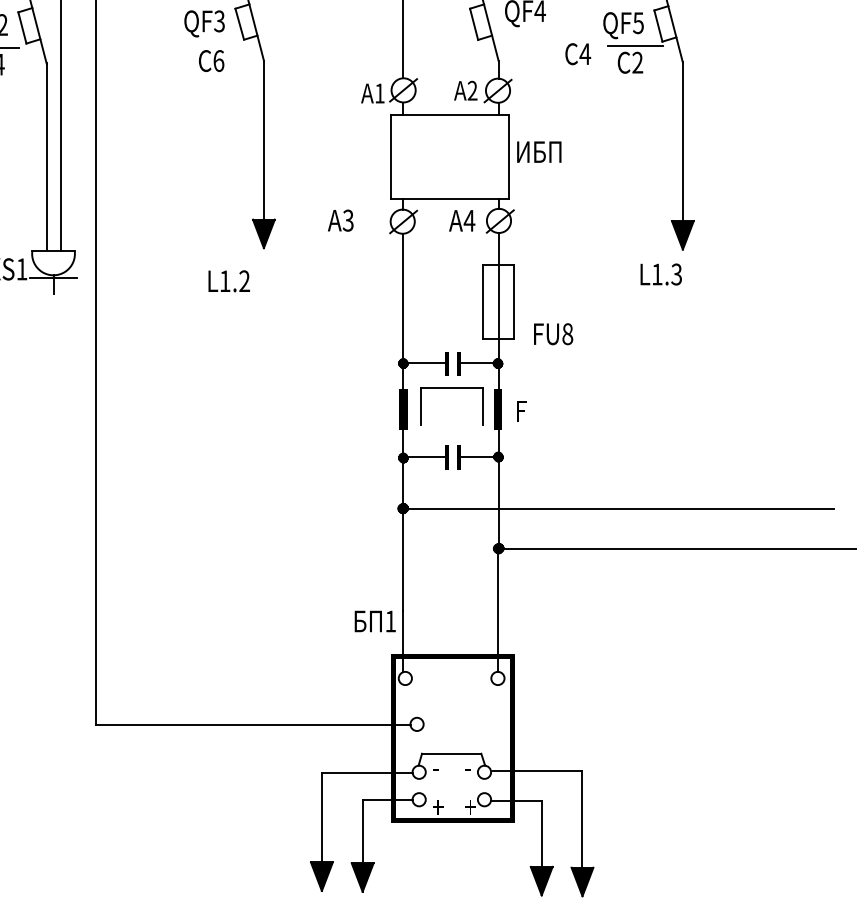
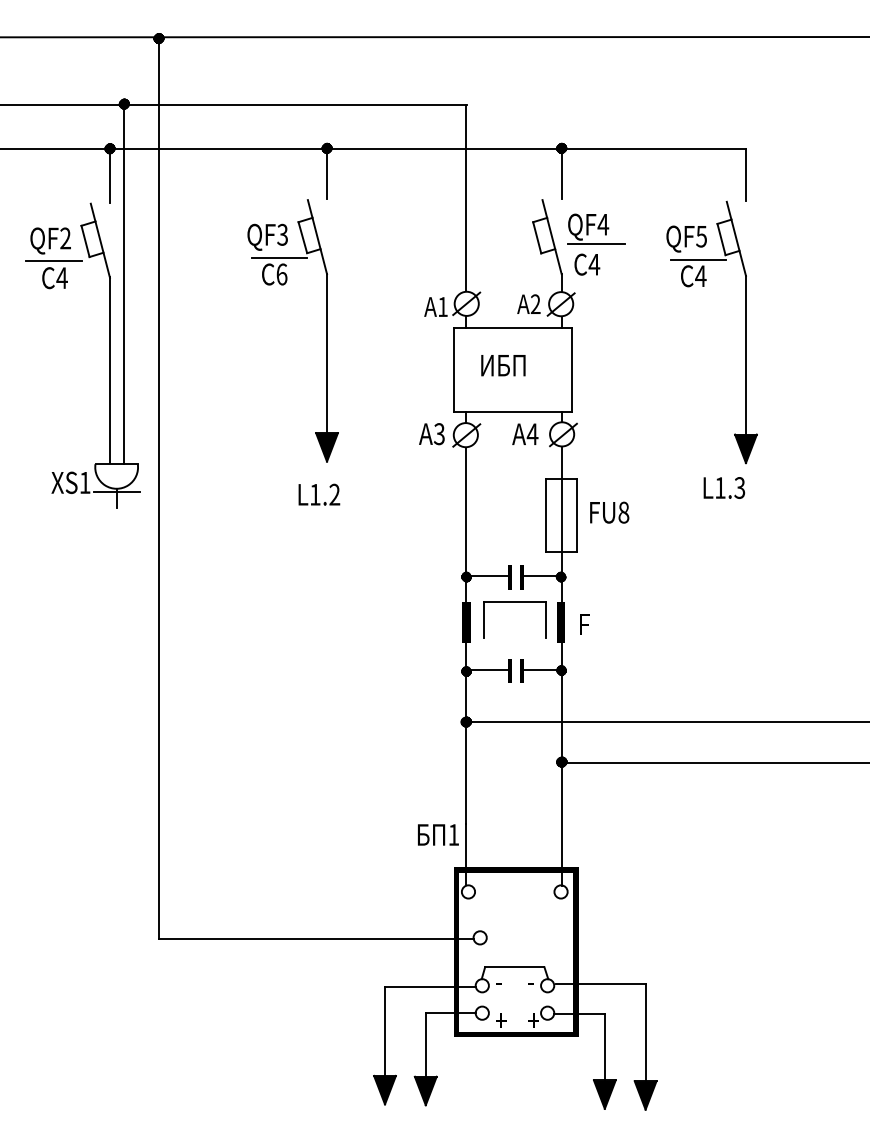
line: (533, 30) -> (596, 243), added
line: (216, 44) -> (279, 257), added
text: (578, 54) -> (587, 264), moved
text: (637, 62) -> (700, 275), 2 -> 4
text: (539, 152) -> (503, 365), moved
text: (340, 221) -> (431, 434), moved
text: (229, 281) -> (319, 494), moved
text: (553, 334) -> (609, 512), moved

